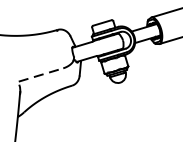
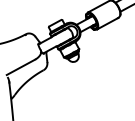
line: (41, 75) -> (21, 67), dashed -> solid

